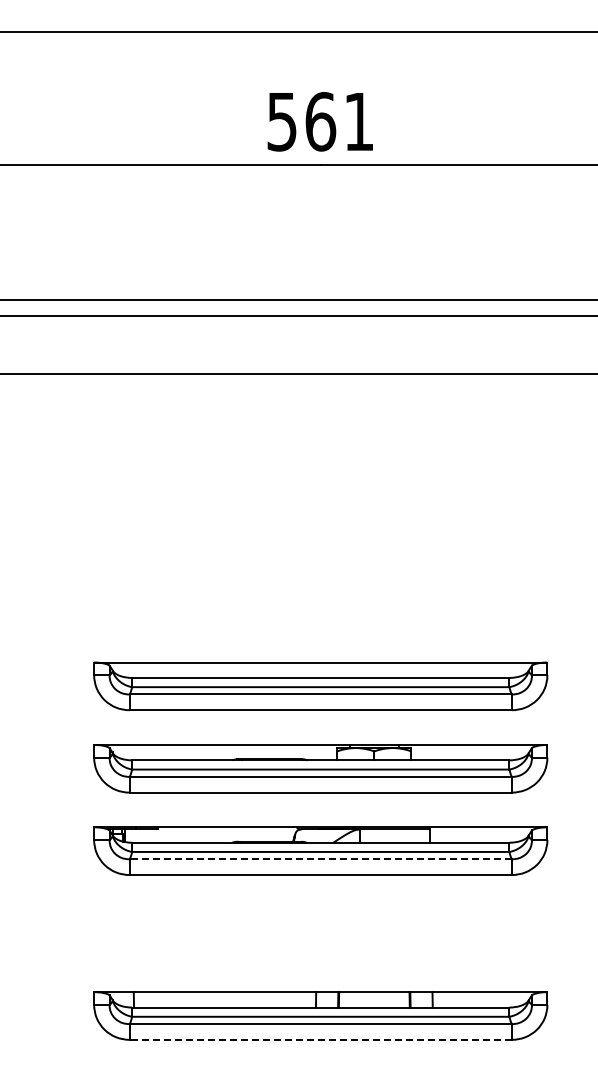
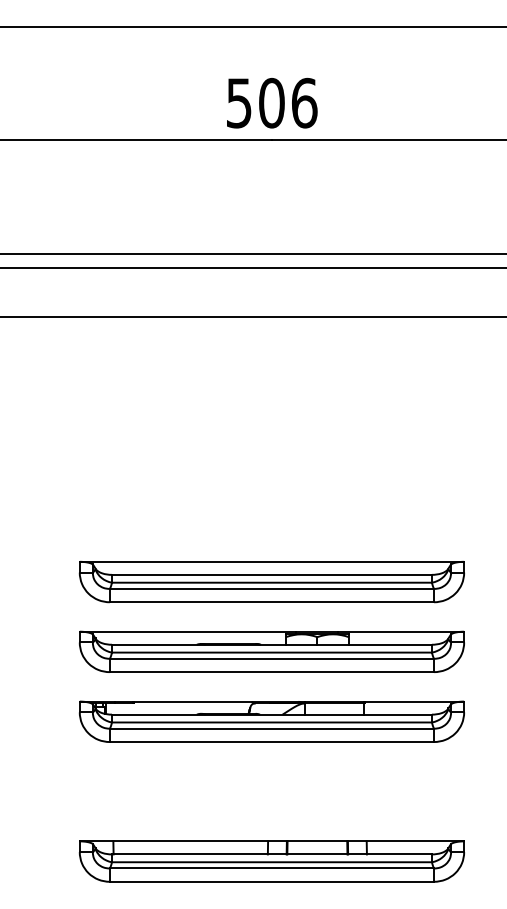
text: (339, 121) -> (287, 102), 561 -> 506
line: (320, 859) -> (271, 728), dashed -> solid
line: (320, 1039) -> (271, 881), dashed -> solid

